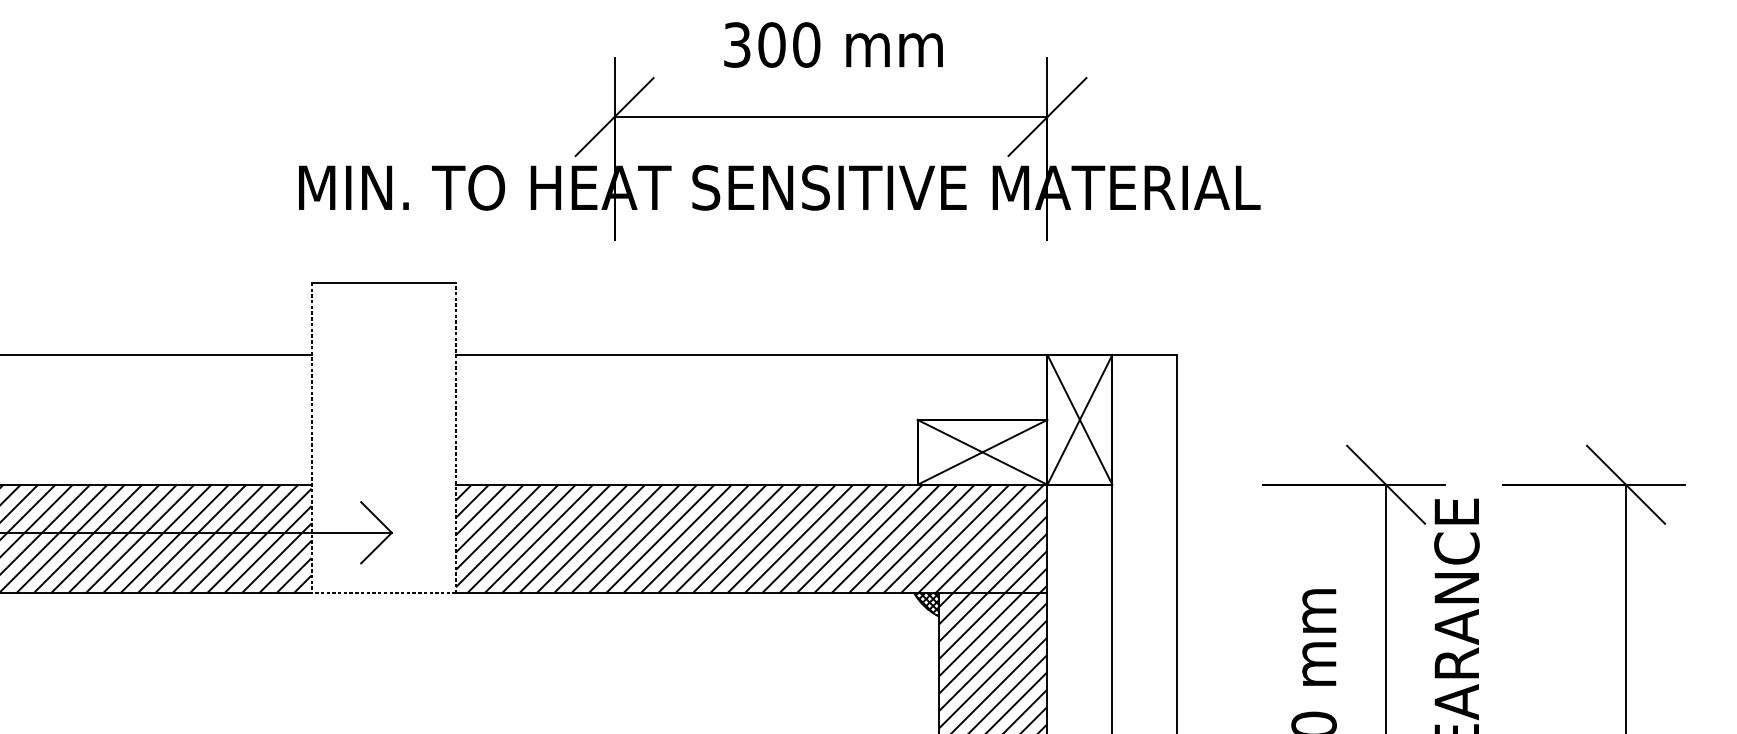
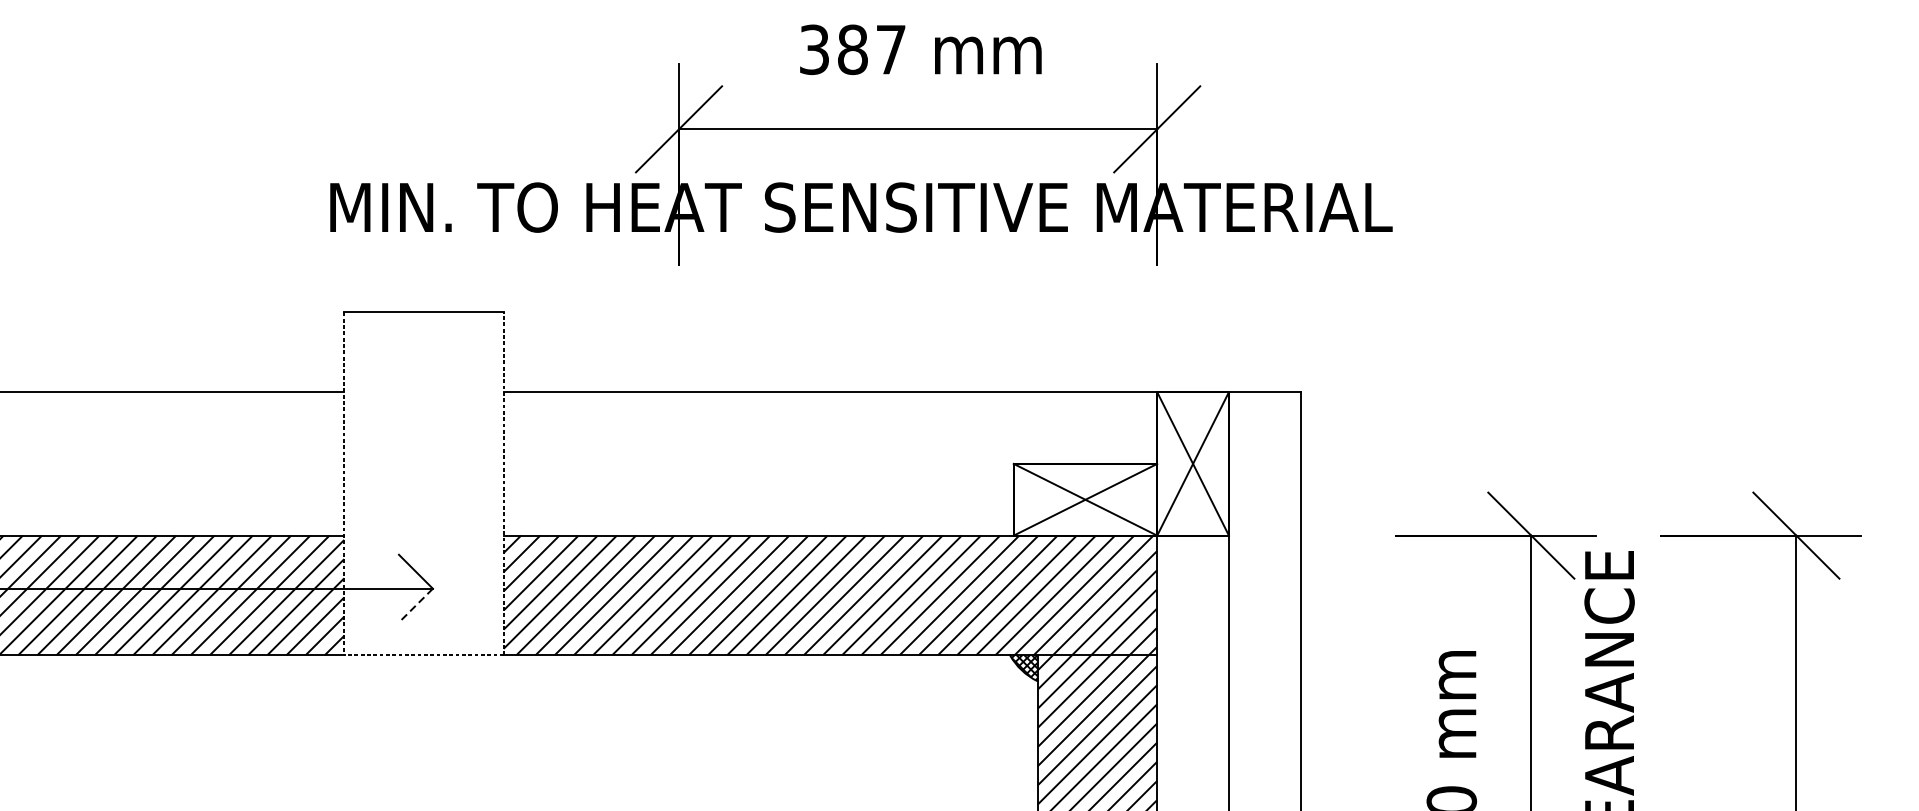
text: (789, 44) -> (872, 49), 300 -> 387
line: (376, 548) -> (415, 606), solid -> dashed

